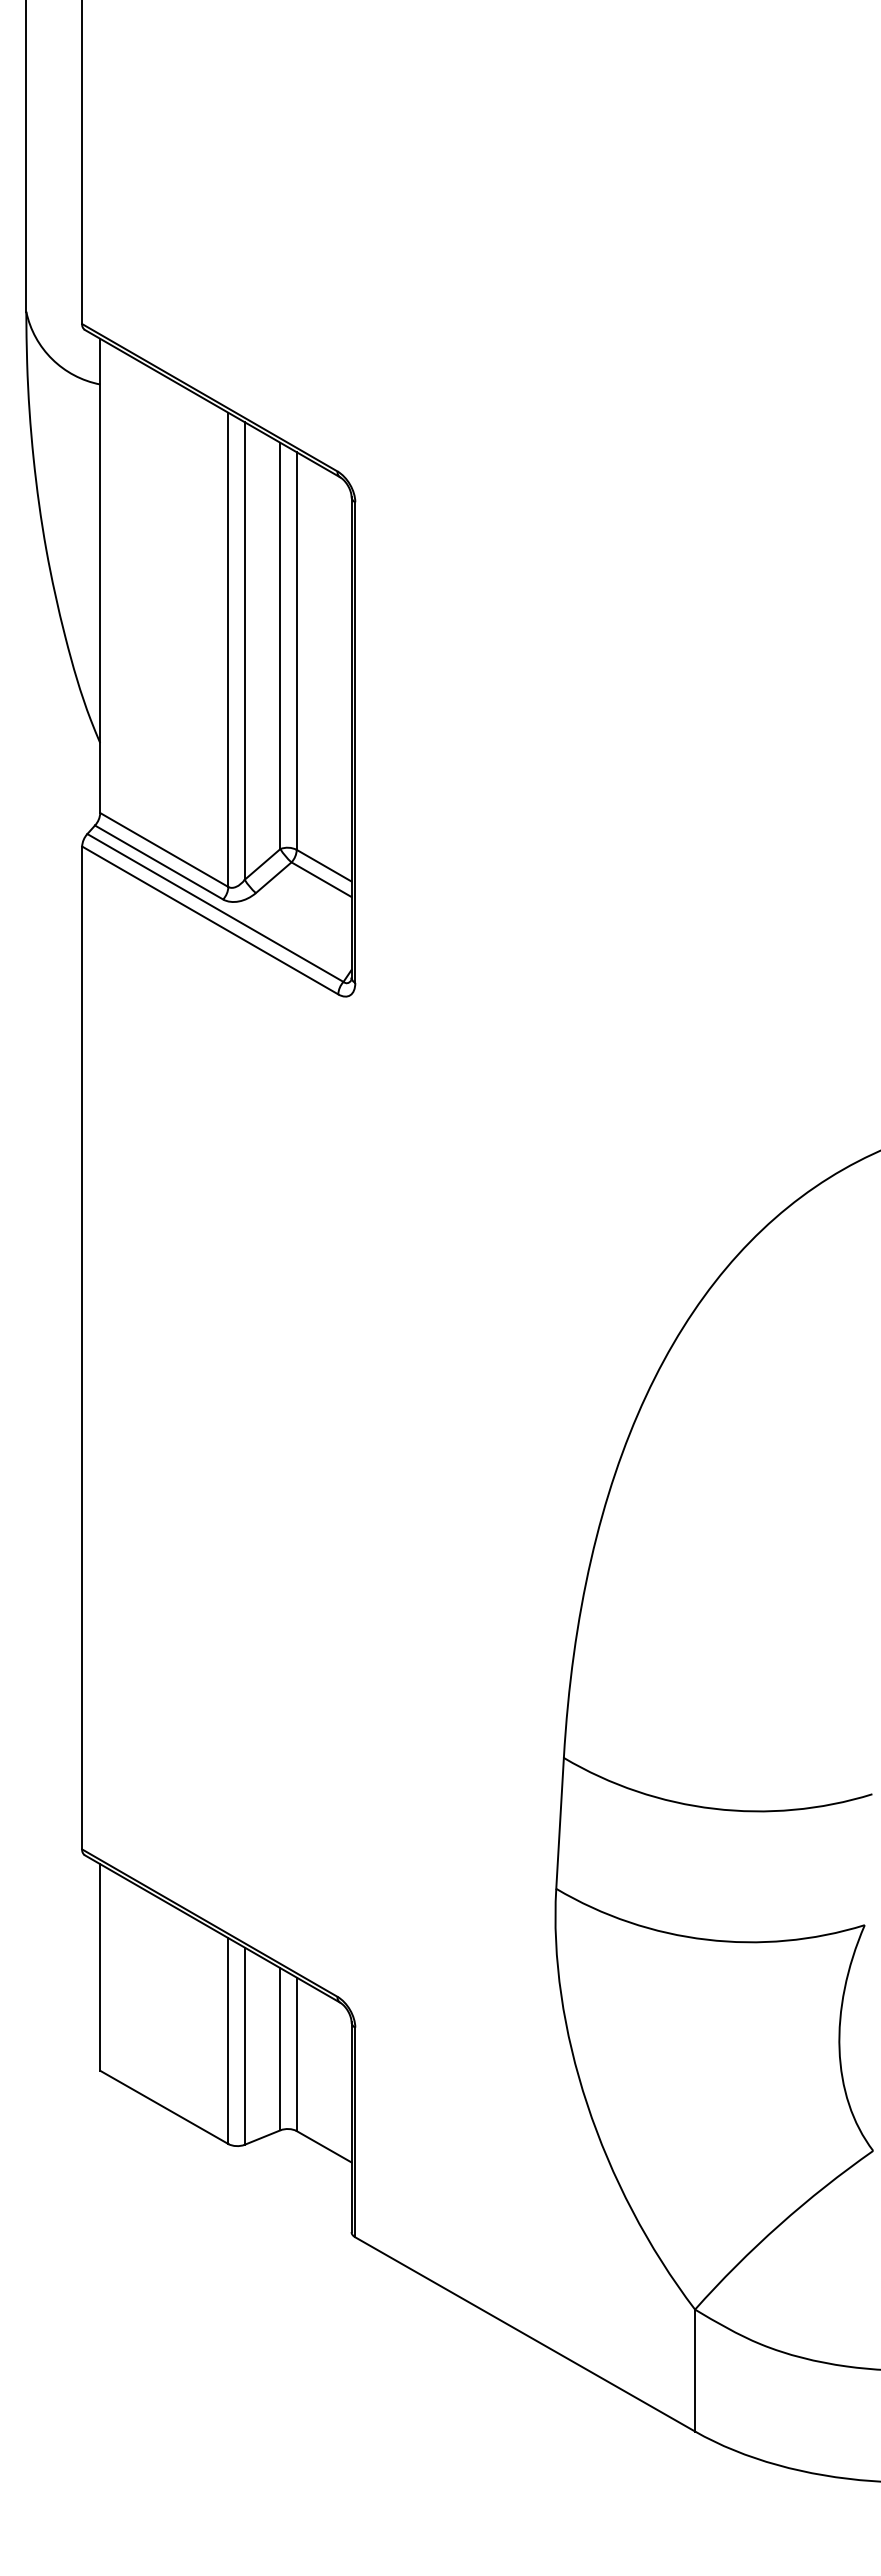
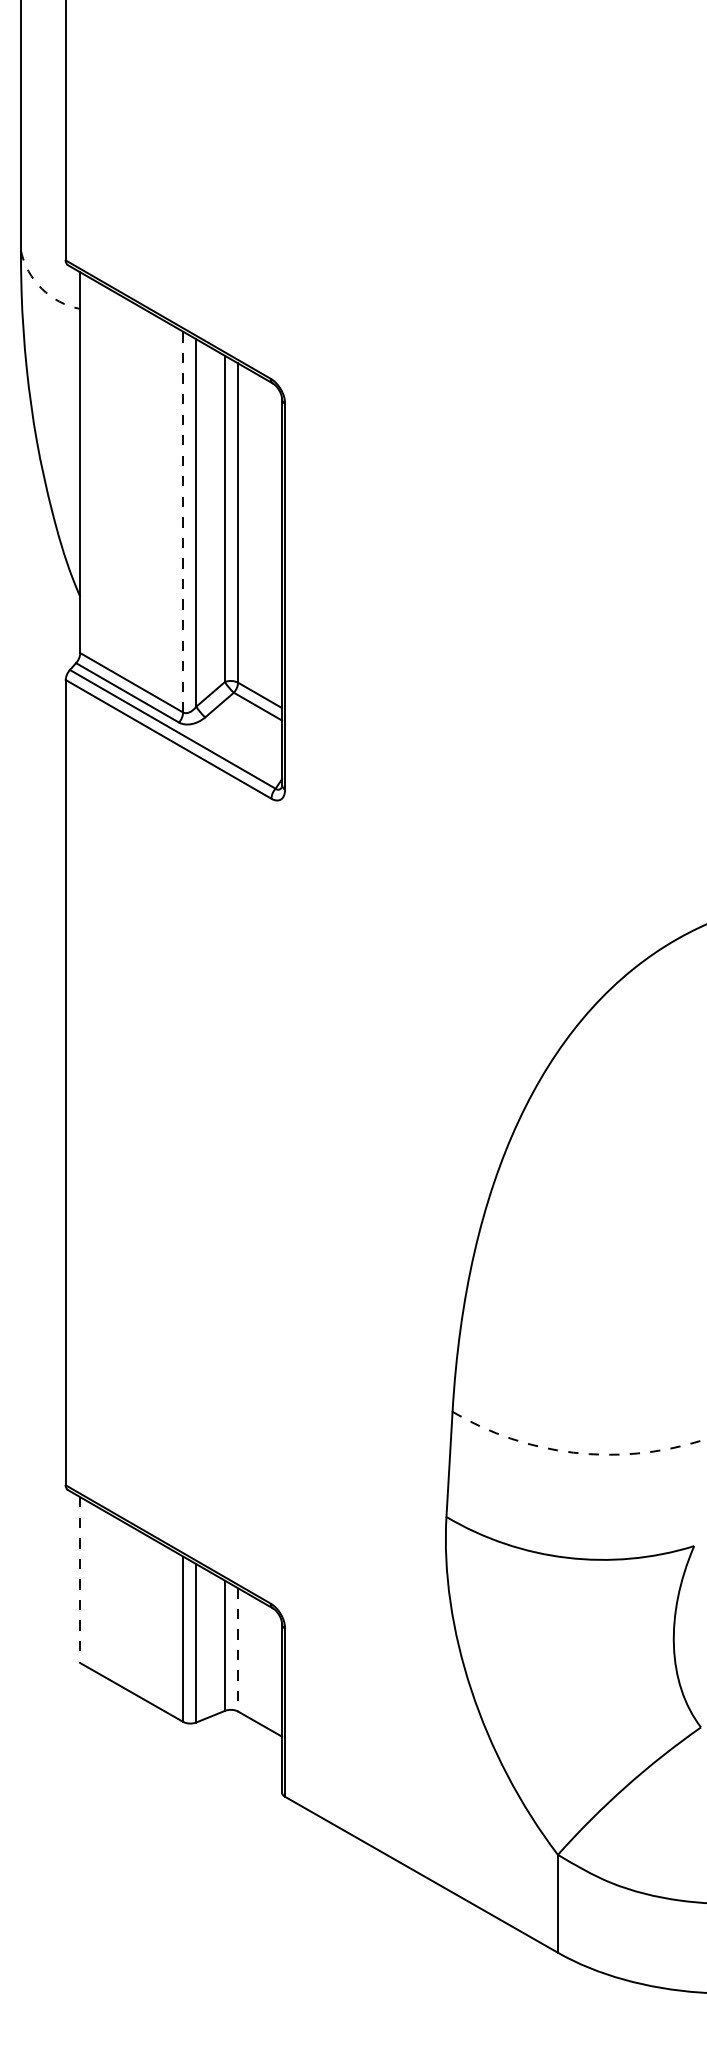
arc: (52, 359) -> (41, 288), solid -> dashed
line: (228, 649) -> (183, 521), solid -> dashed
arc: (714, 1808) -> (573, 1452), solid -> dashed
line: (100, 1967) -> (80, 1580), solid -> dashed
line: (296, 2054) -> (237, 1649), solid -> dashed

